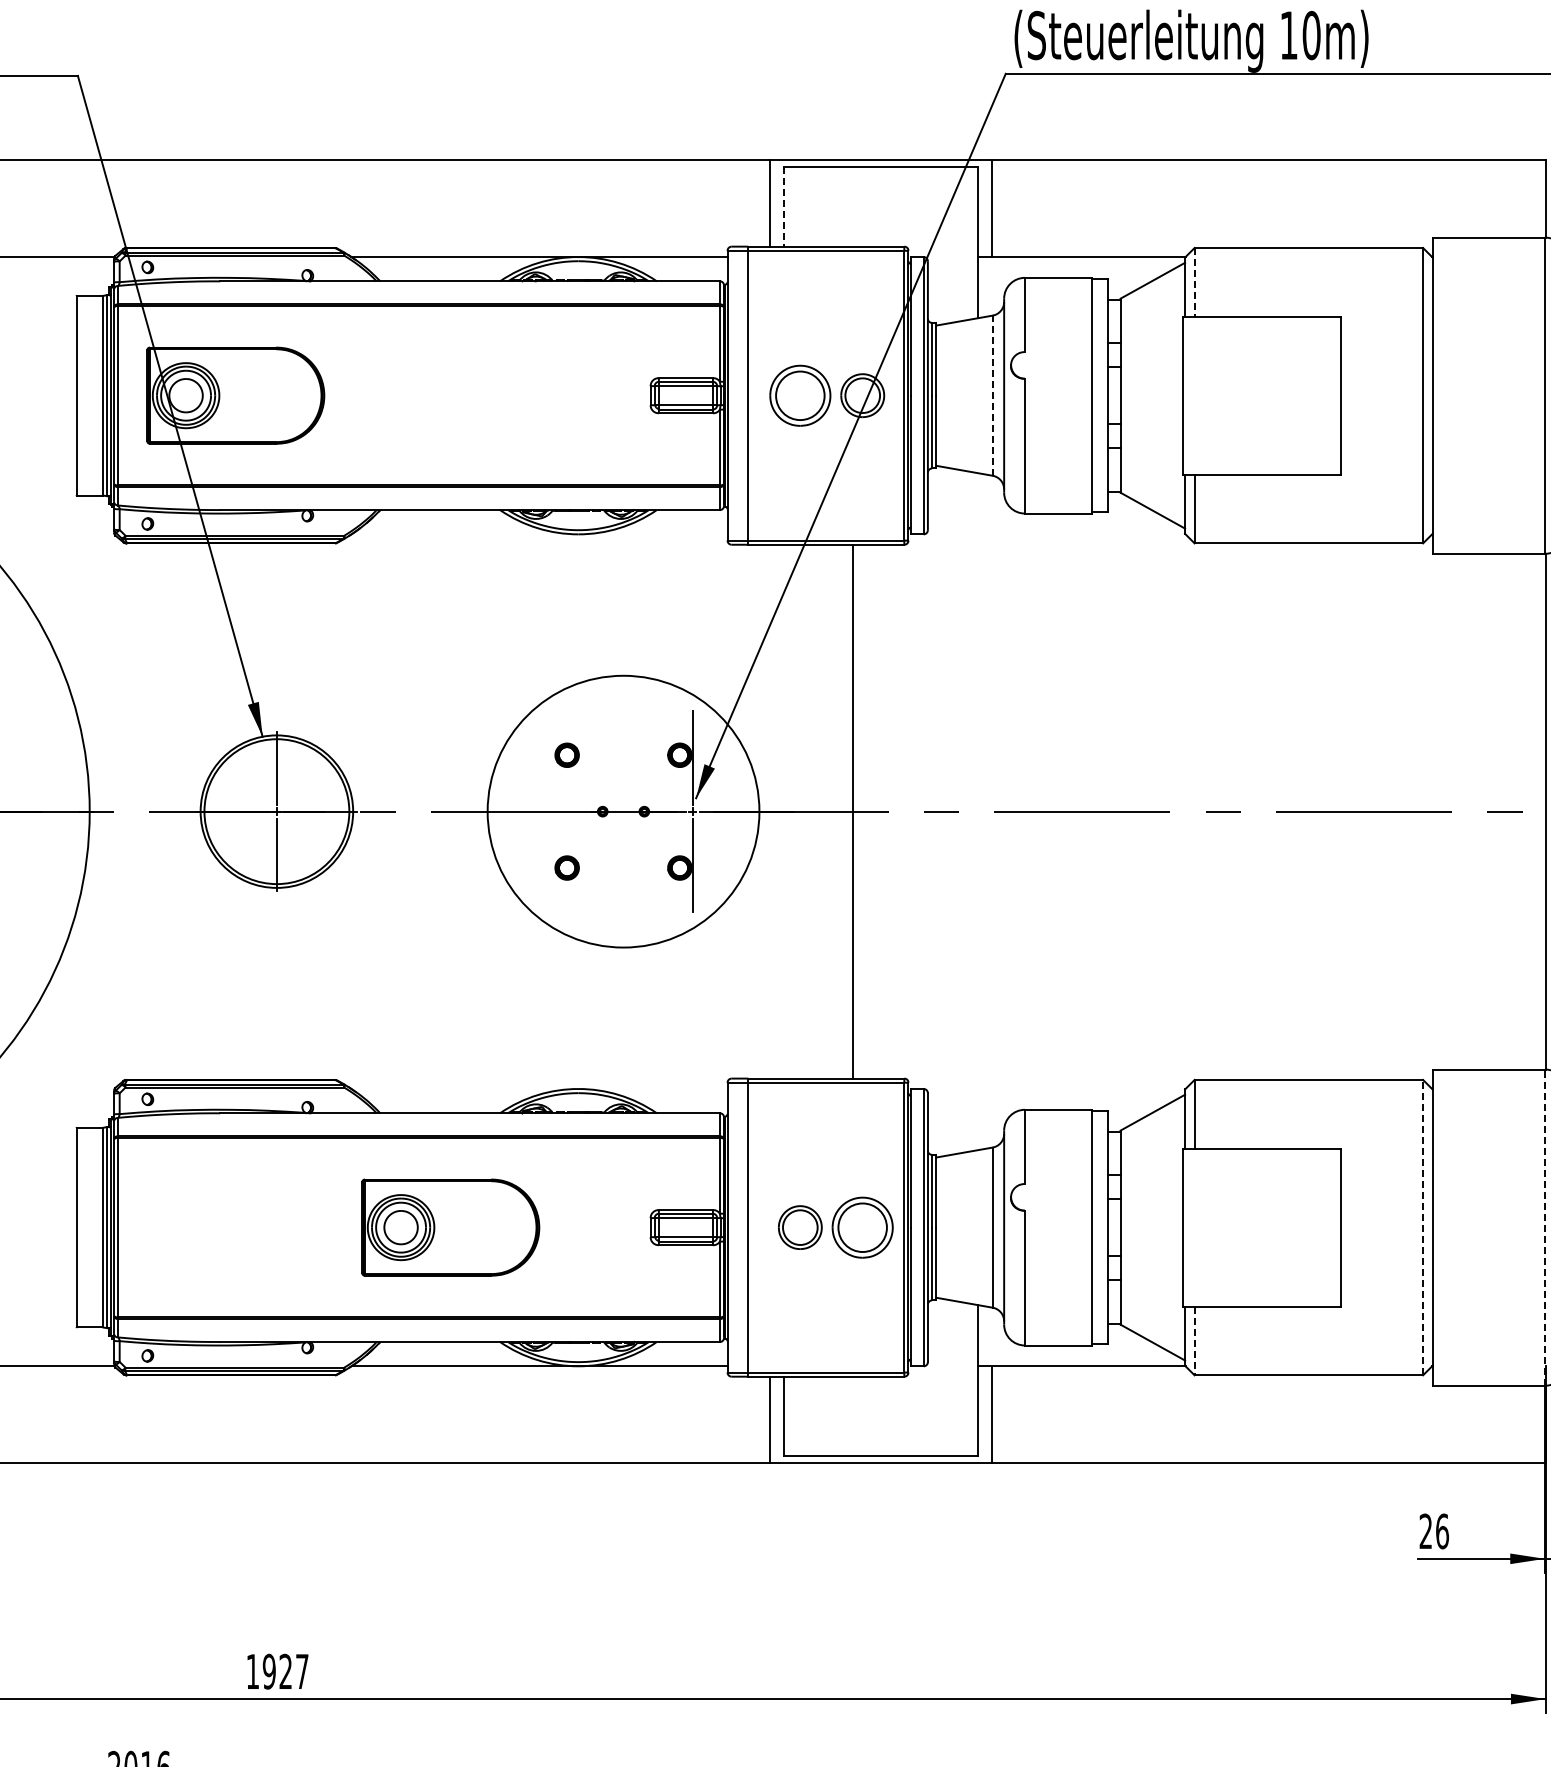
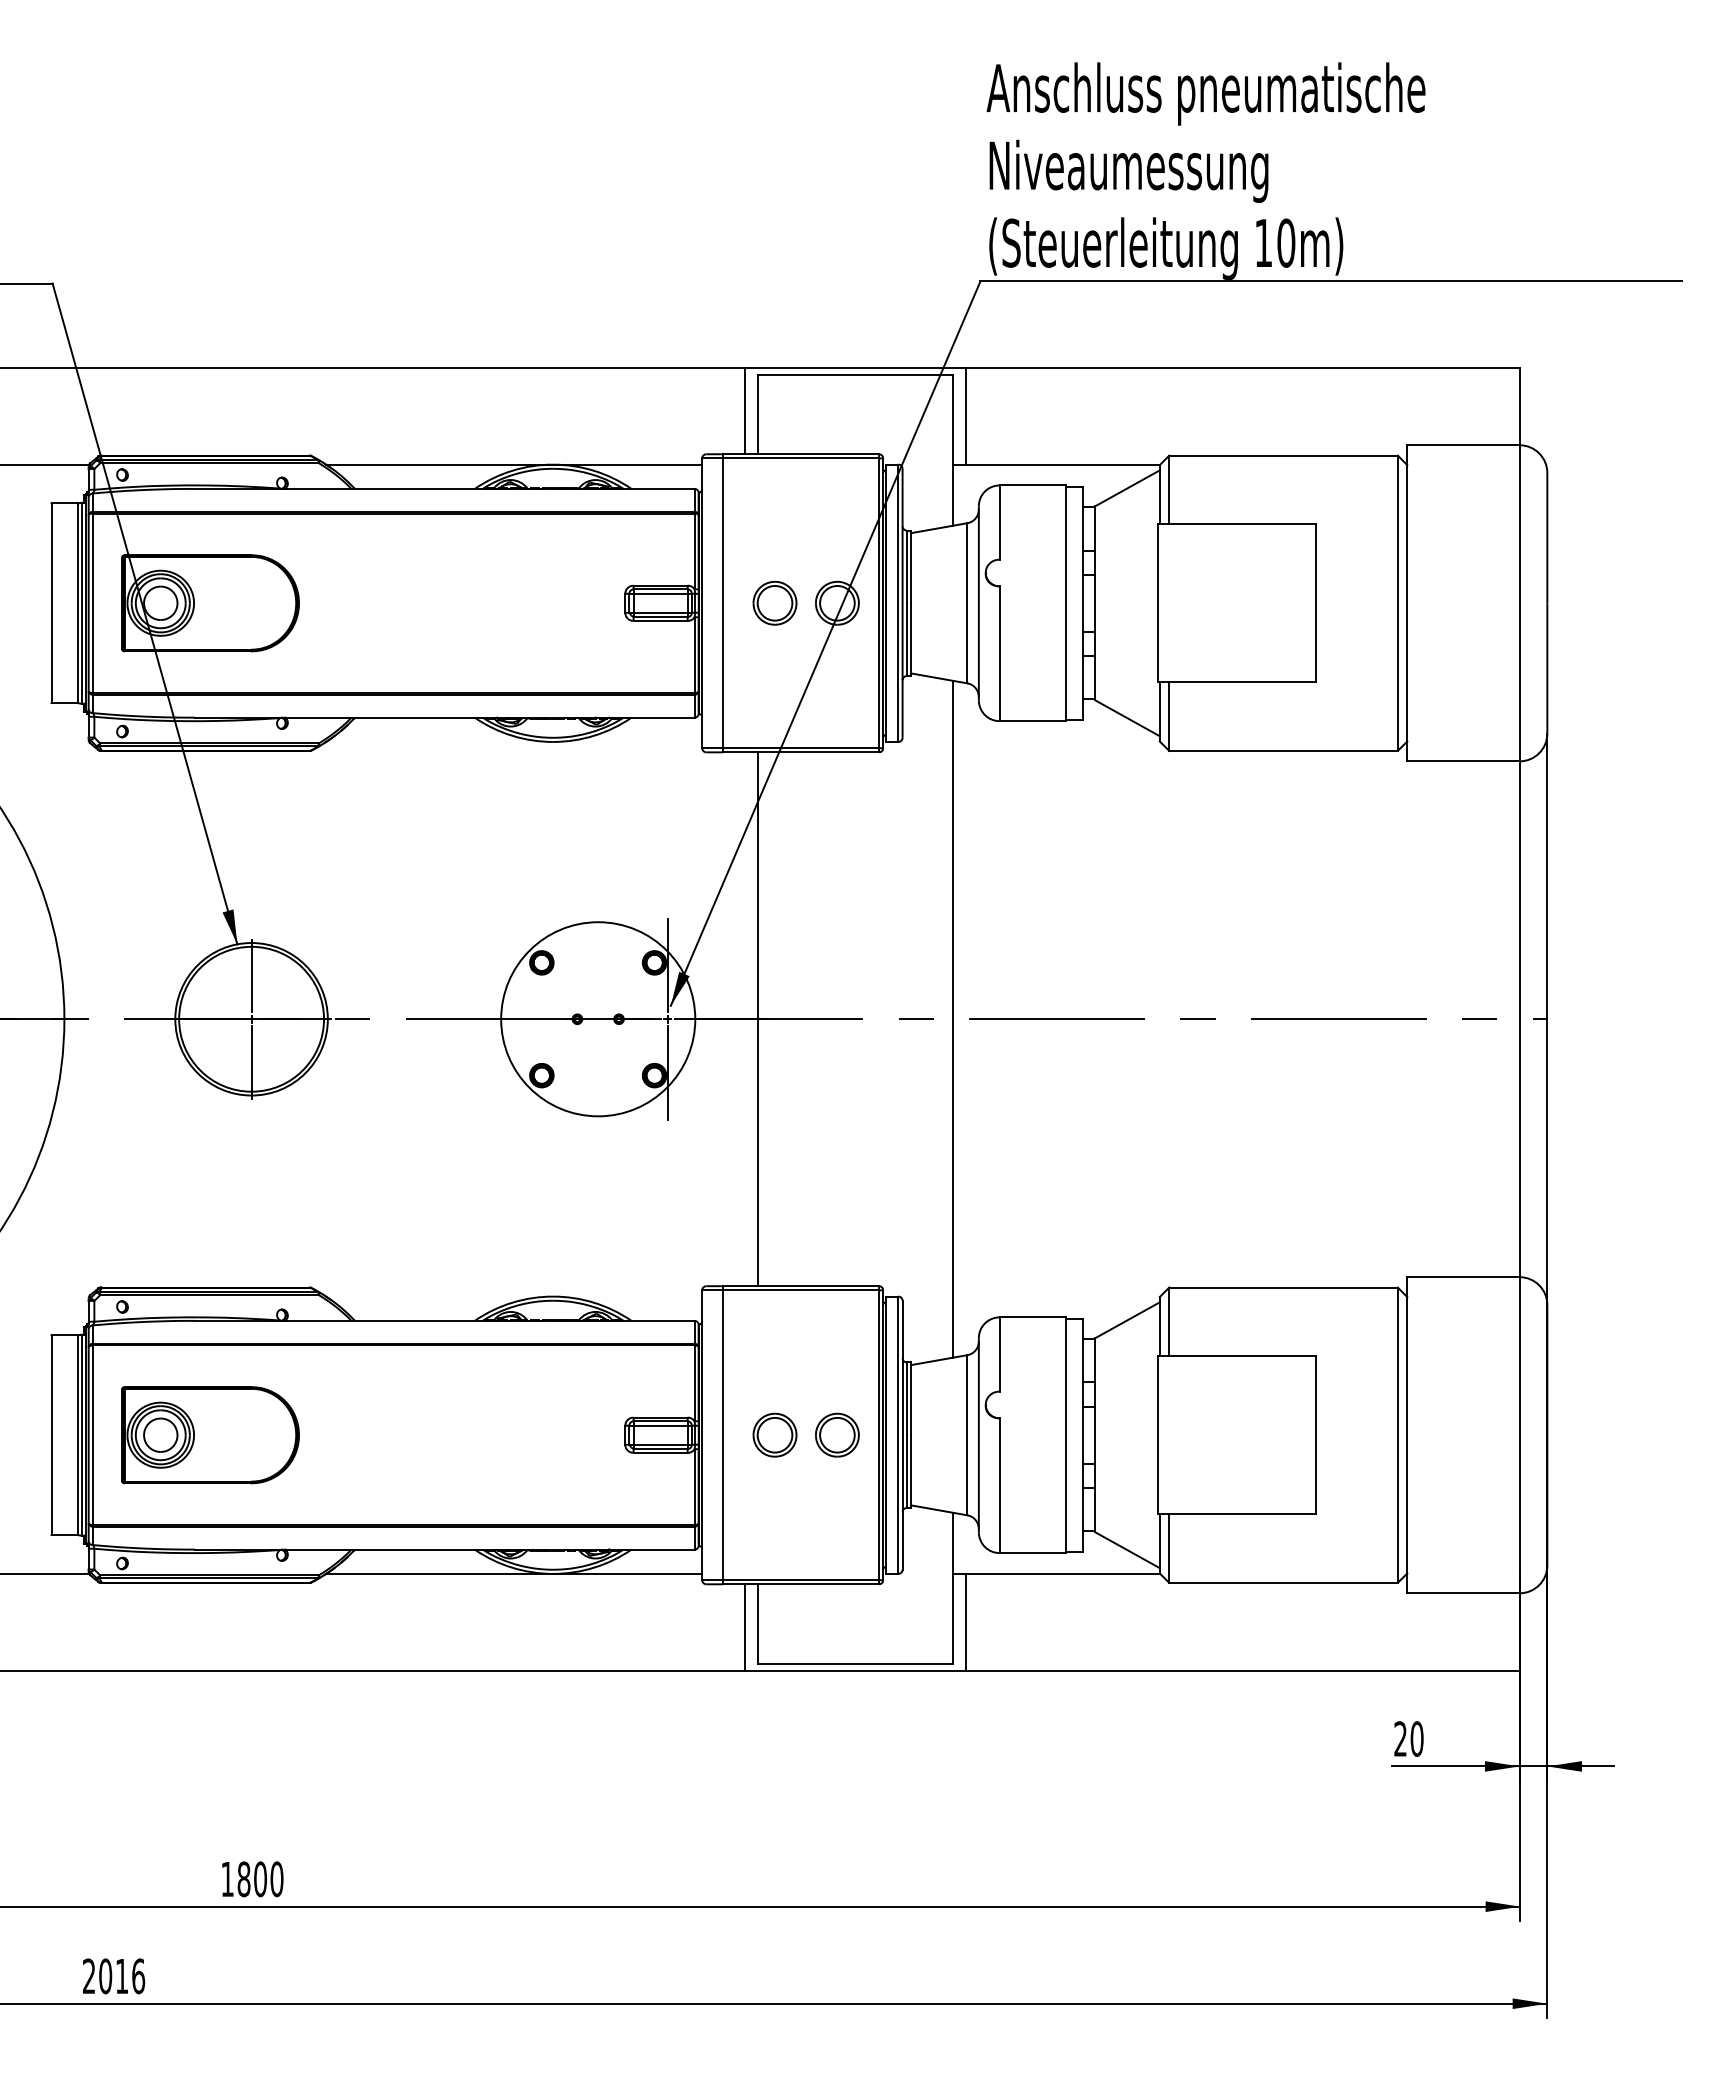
line: (783, 206) -> (758, 414), dashed -> solid
line: (1194, 282) -> (1169, 490), dashed -> solid
part: (799, 394) -> (774, 602), size x0.71
line: (992, 394) -> (967, 602), dashed -> solid
line: (977, 810) -> (952, 1018), added
circle: (623, 811) -> (598, 1019), size x0.71
line: (852, 811) -> (758, 1019), moved
part: (862, 1226) -> (837, 1434), size x0.71
line: (1544, 1226) -> (1519, 1434), dashed -> solid
part: (450, 1227) -> (210, 1435), moved
line: (1422, 1227) -> (1397, 1435), dashed -> solid
line: (1194, 1341) -> (1169, 1549), dashed -> solid
text: (1441, 1530) -> (1416, 1738), 26 -> 20
text: (285, 1671) -> (260, 1879), 1927 -> 1800

